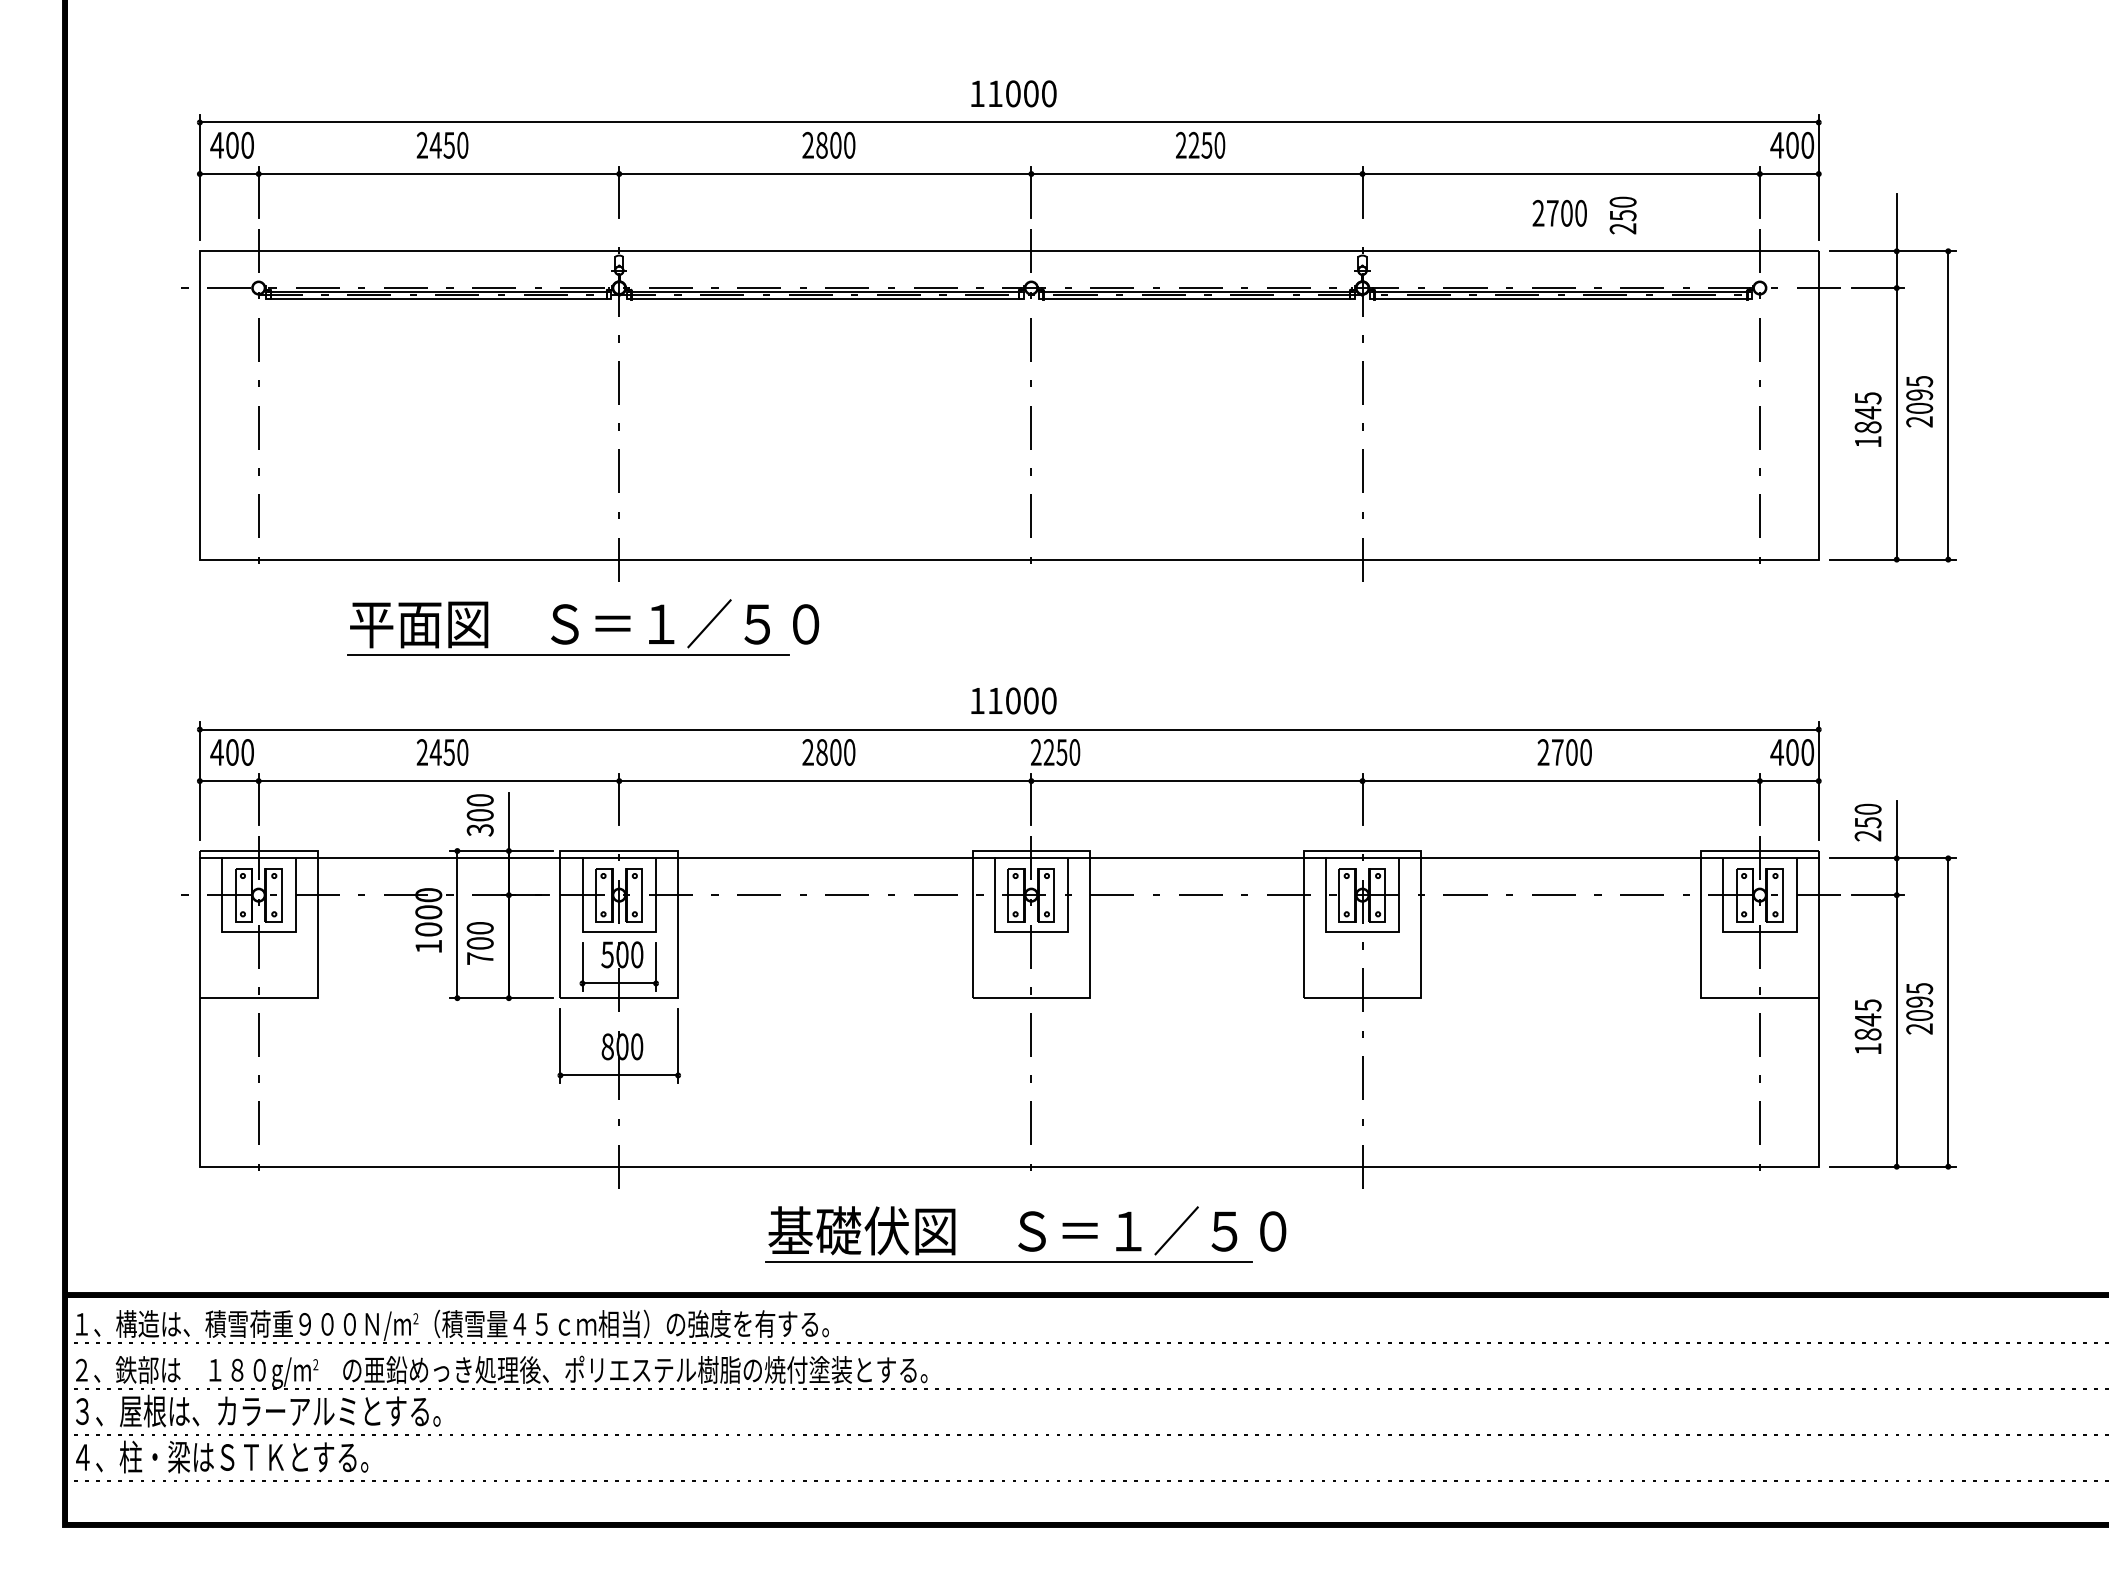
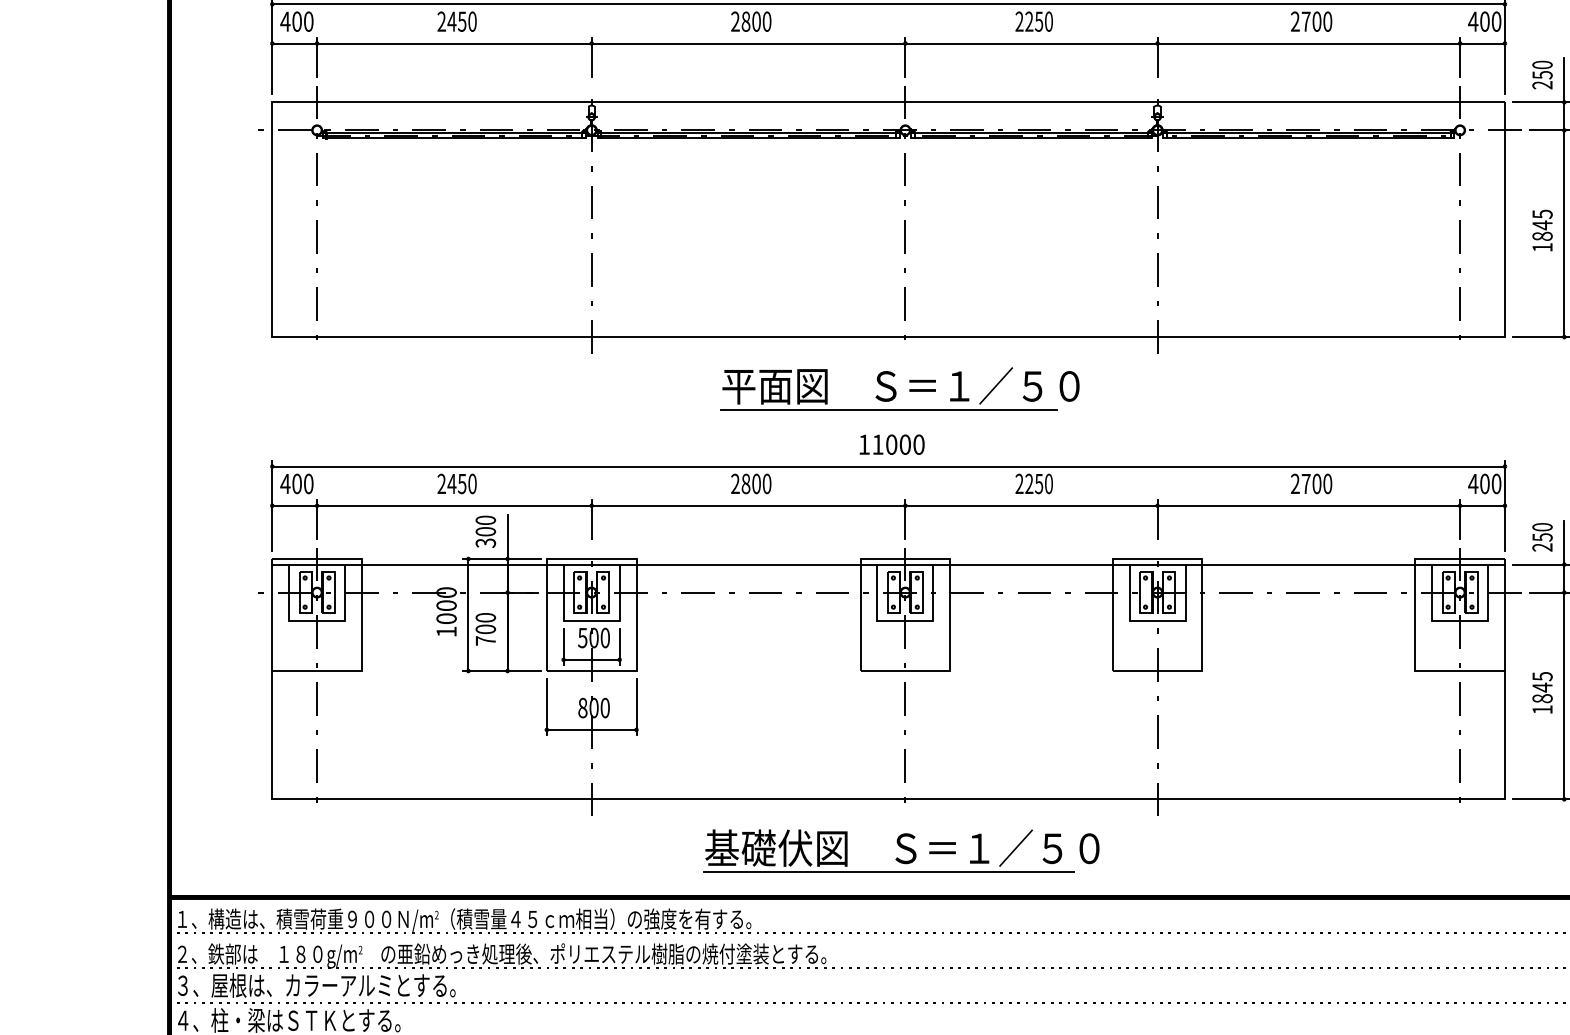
text: (1559, 213) -> (1311, 21), moved
text: (1622, 215) -> (1542, 75), moved
part: (583, 627) -> (900, 388), moved
text: (1055, 752) -> (1034, 483), moved

